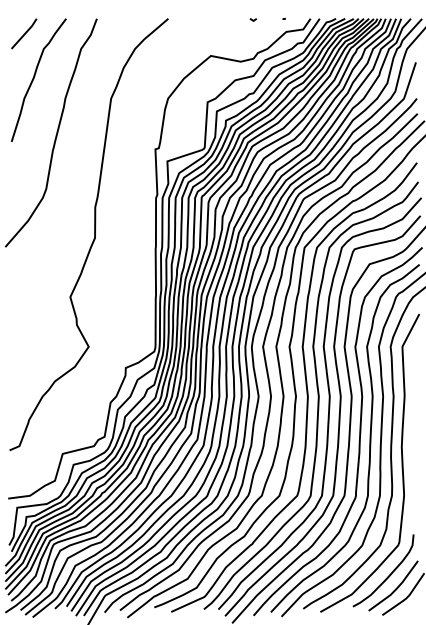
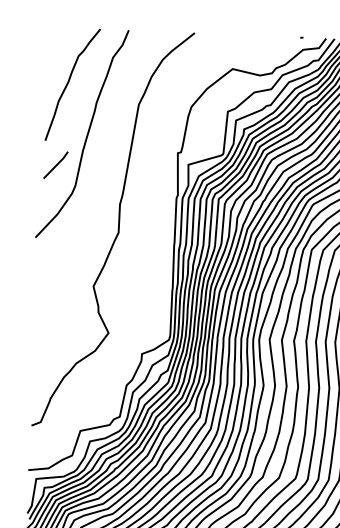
line: (252, 19) -> (272, 37), removed
line: (24, 33) -> (56, 164), moved

